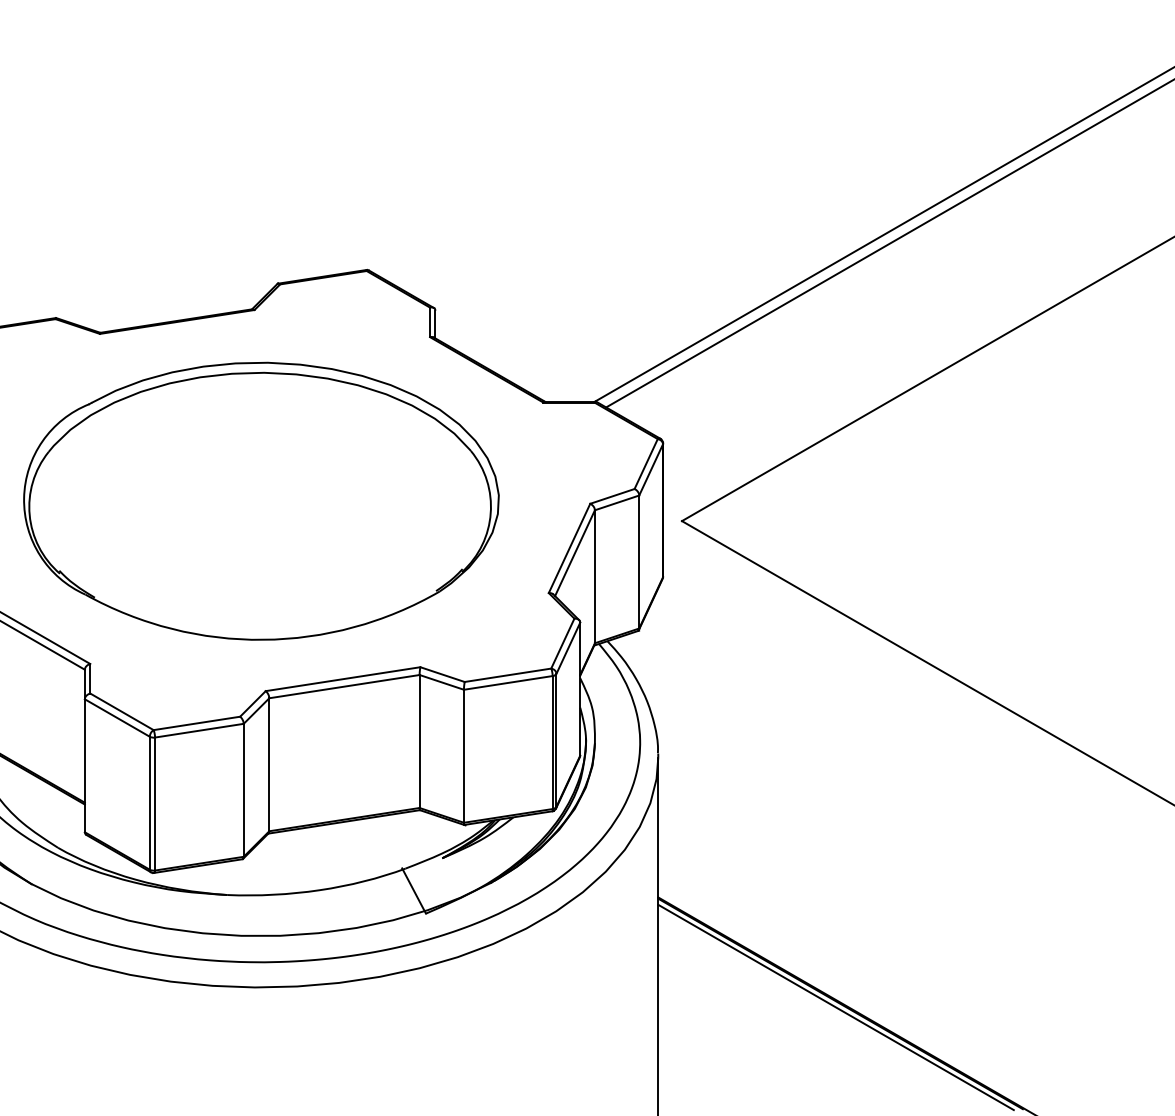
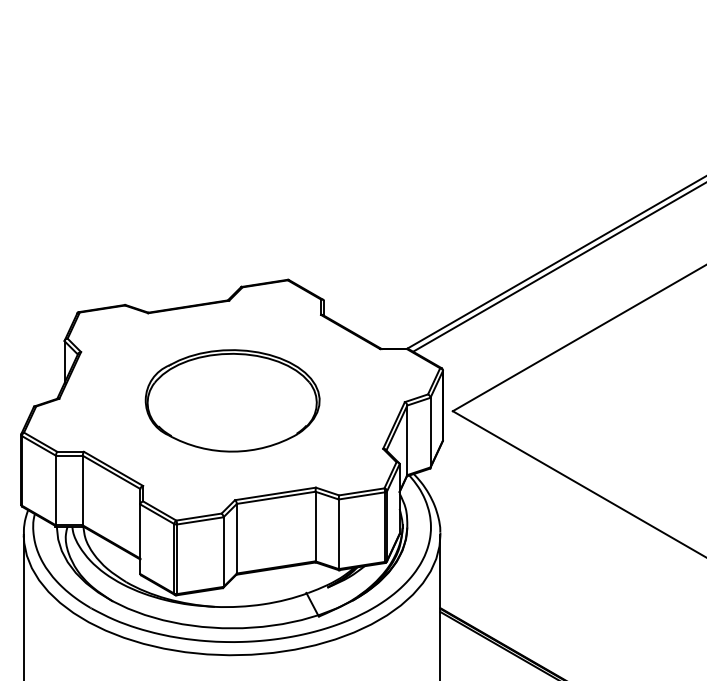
part: (260, 500) -> (232, 400), size x0.7

